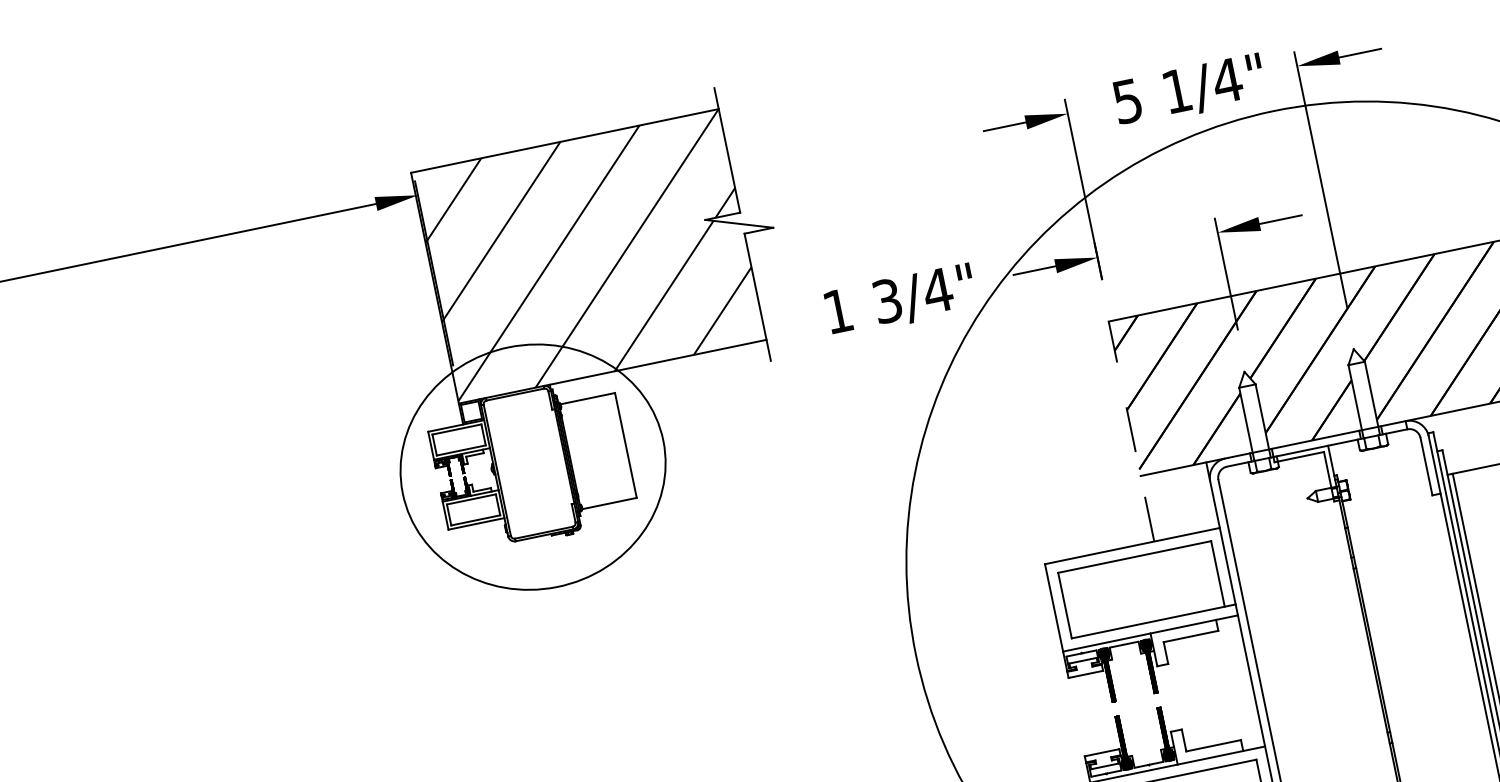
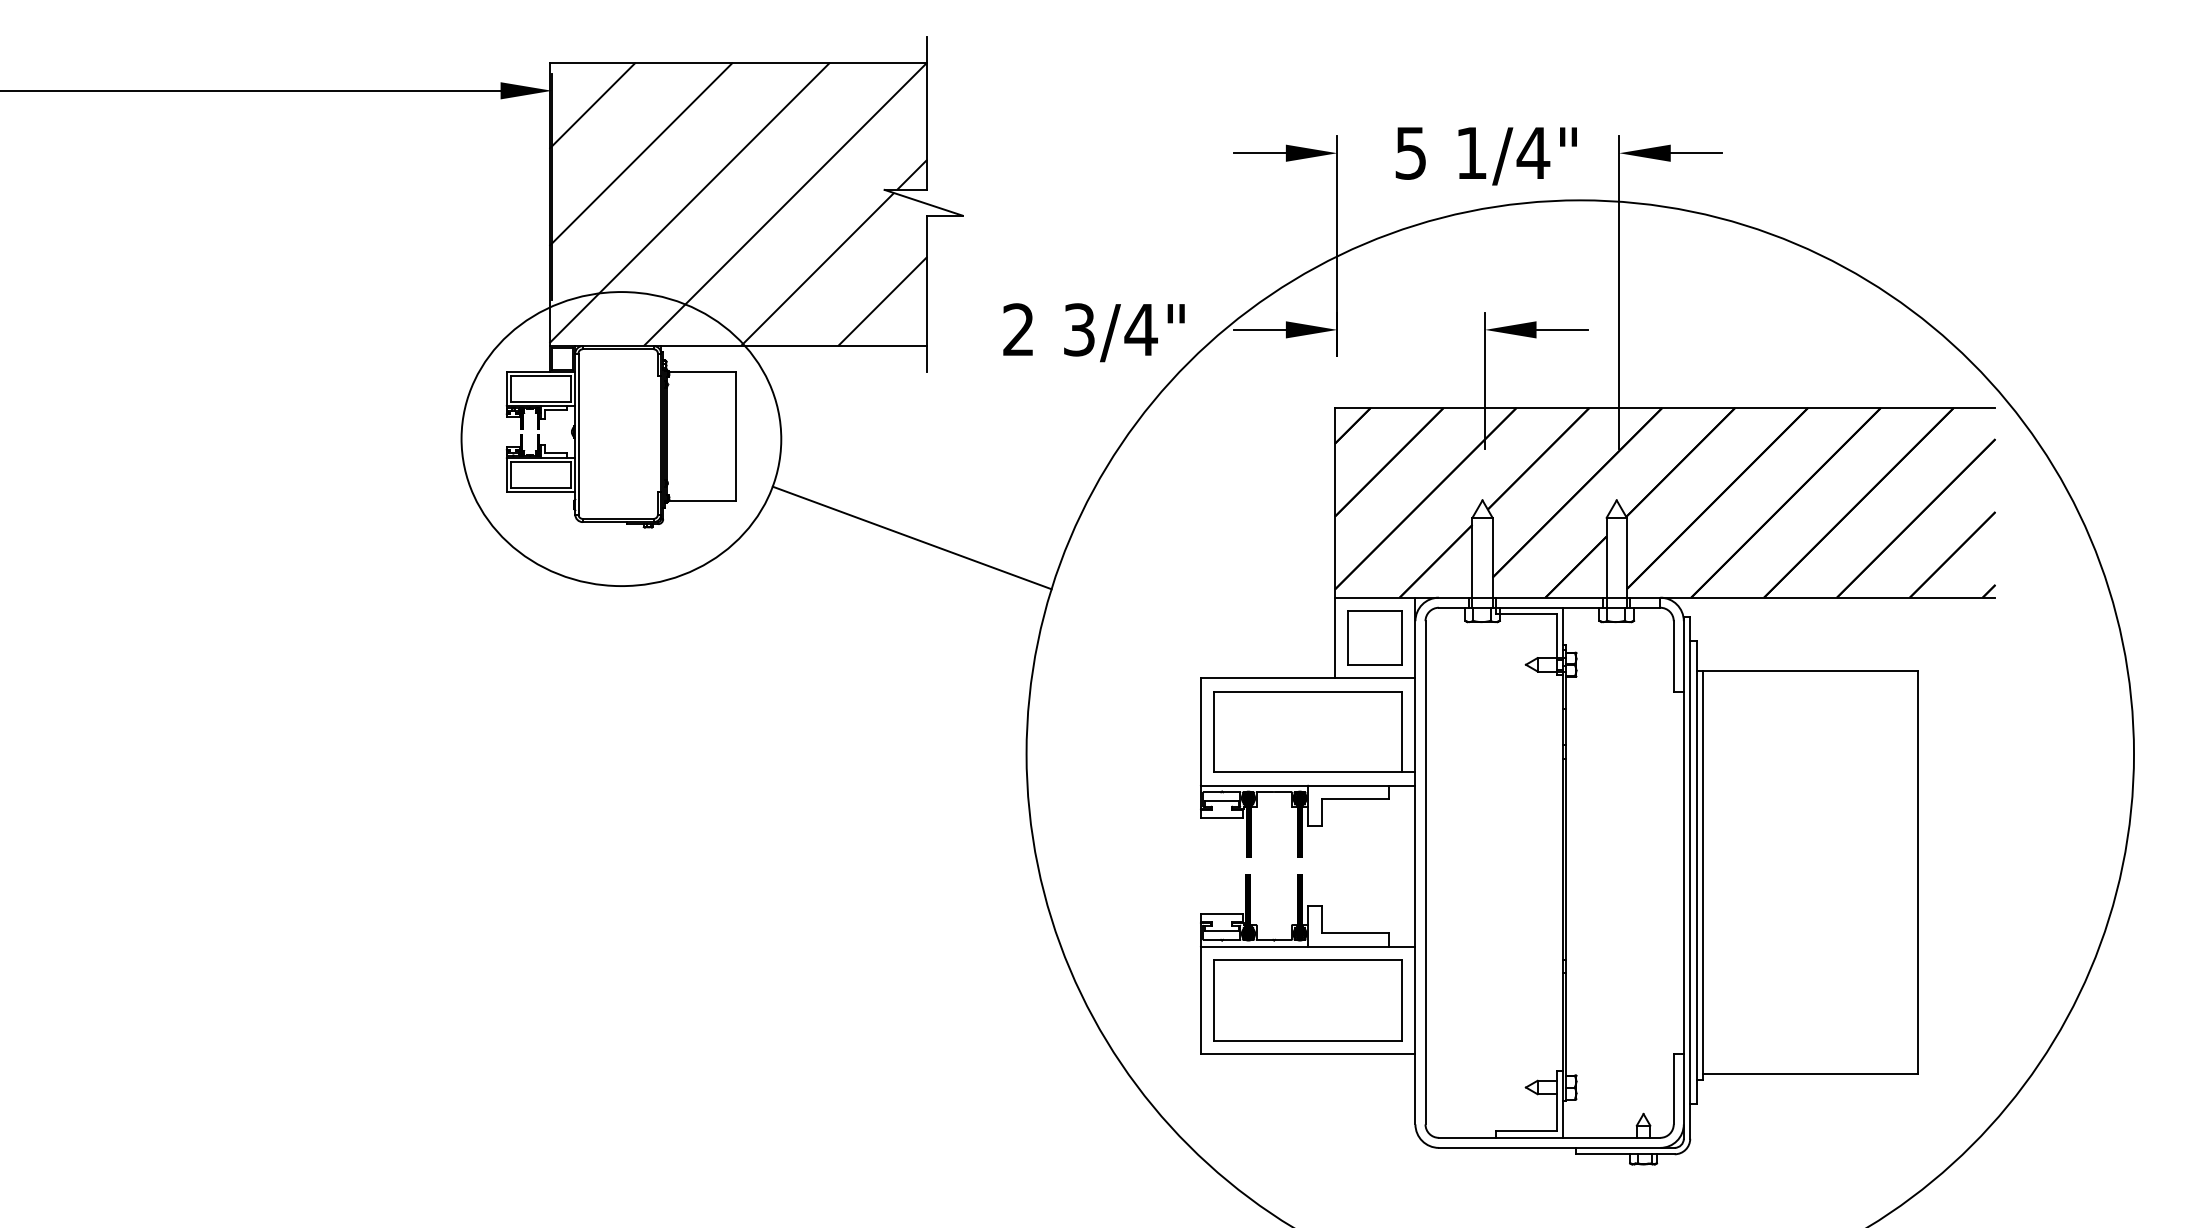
text: (837, 311) -> (1018, 329), 1 -> 2
line: (1131, 431) -> (1334, 542), dashed -> solid
line: (785, 498) -> (911, 537), added
part: (1179, 501) -> (1374, 637), added

